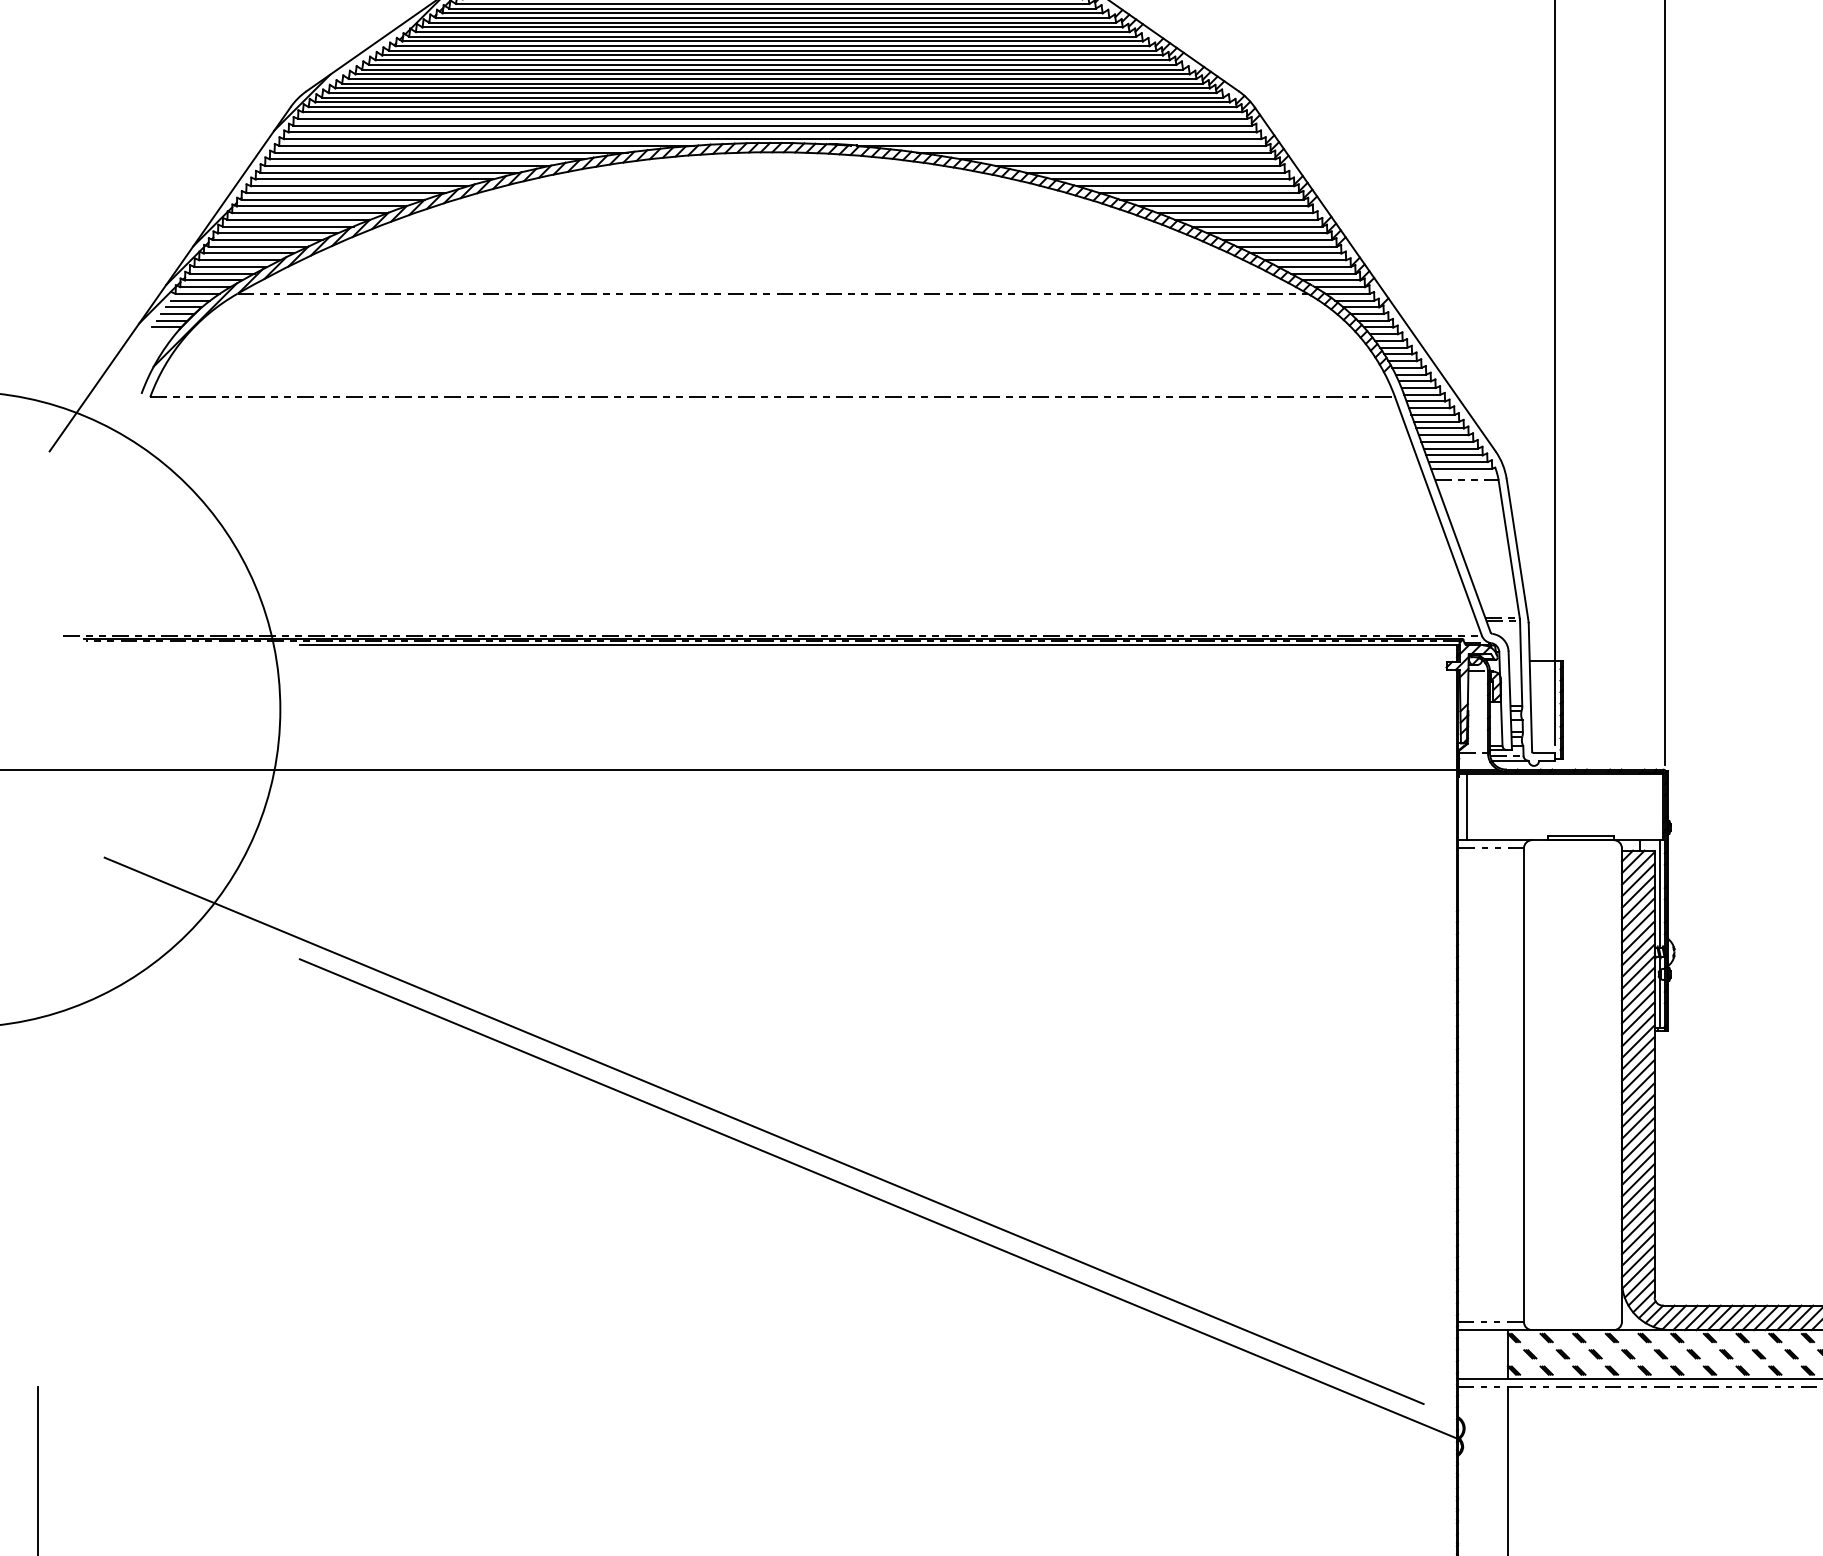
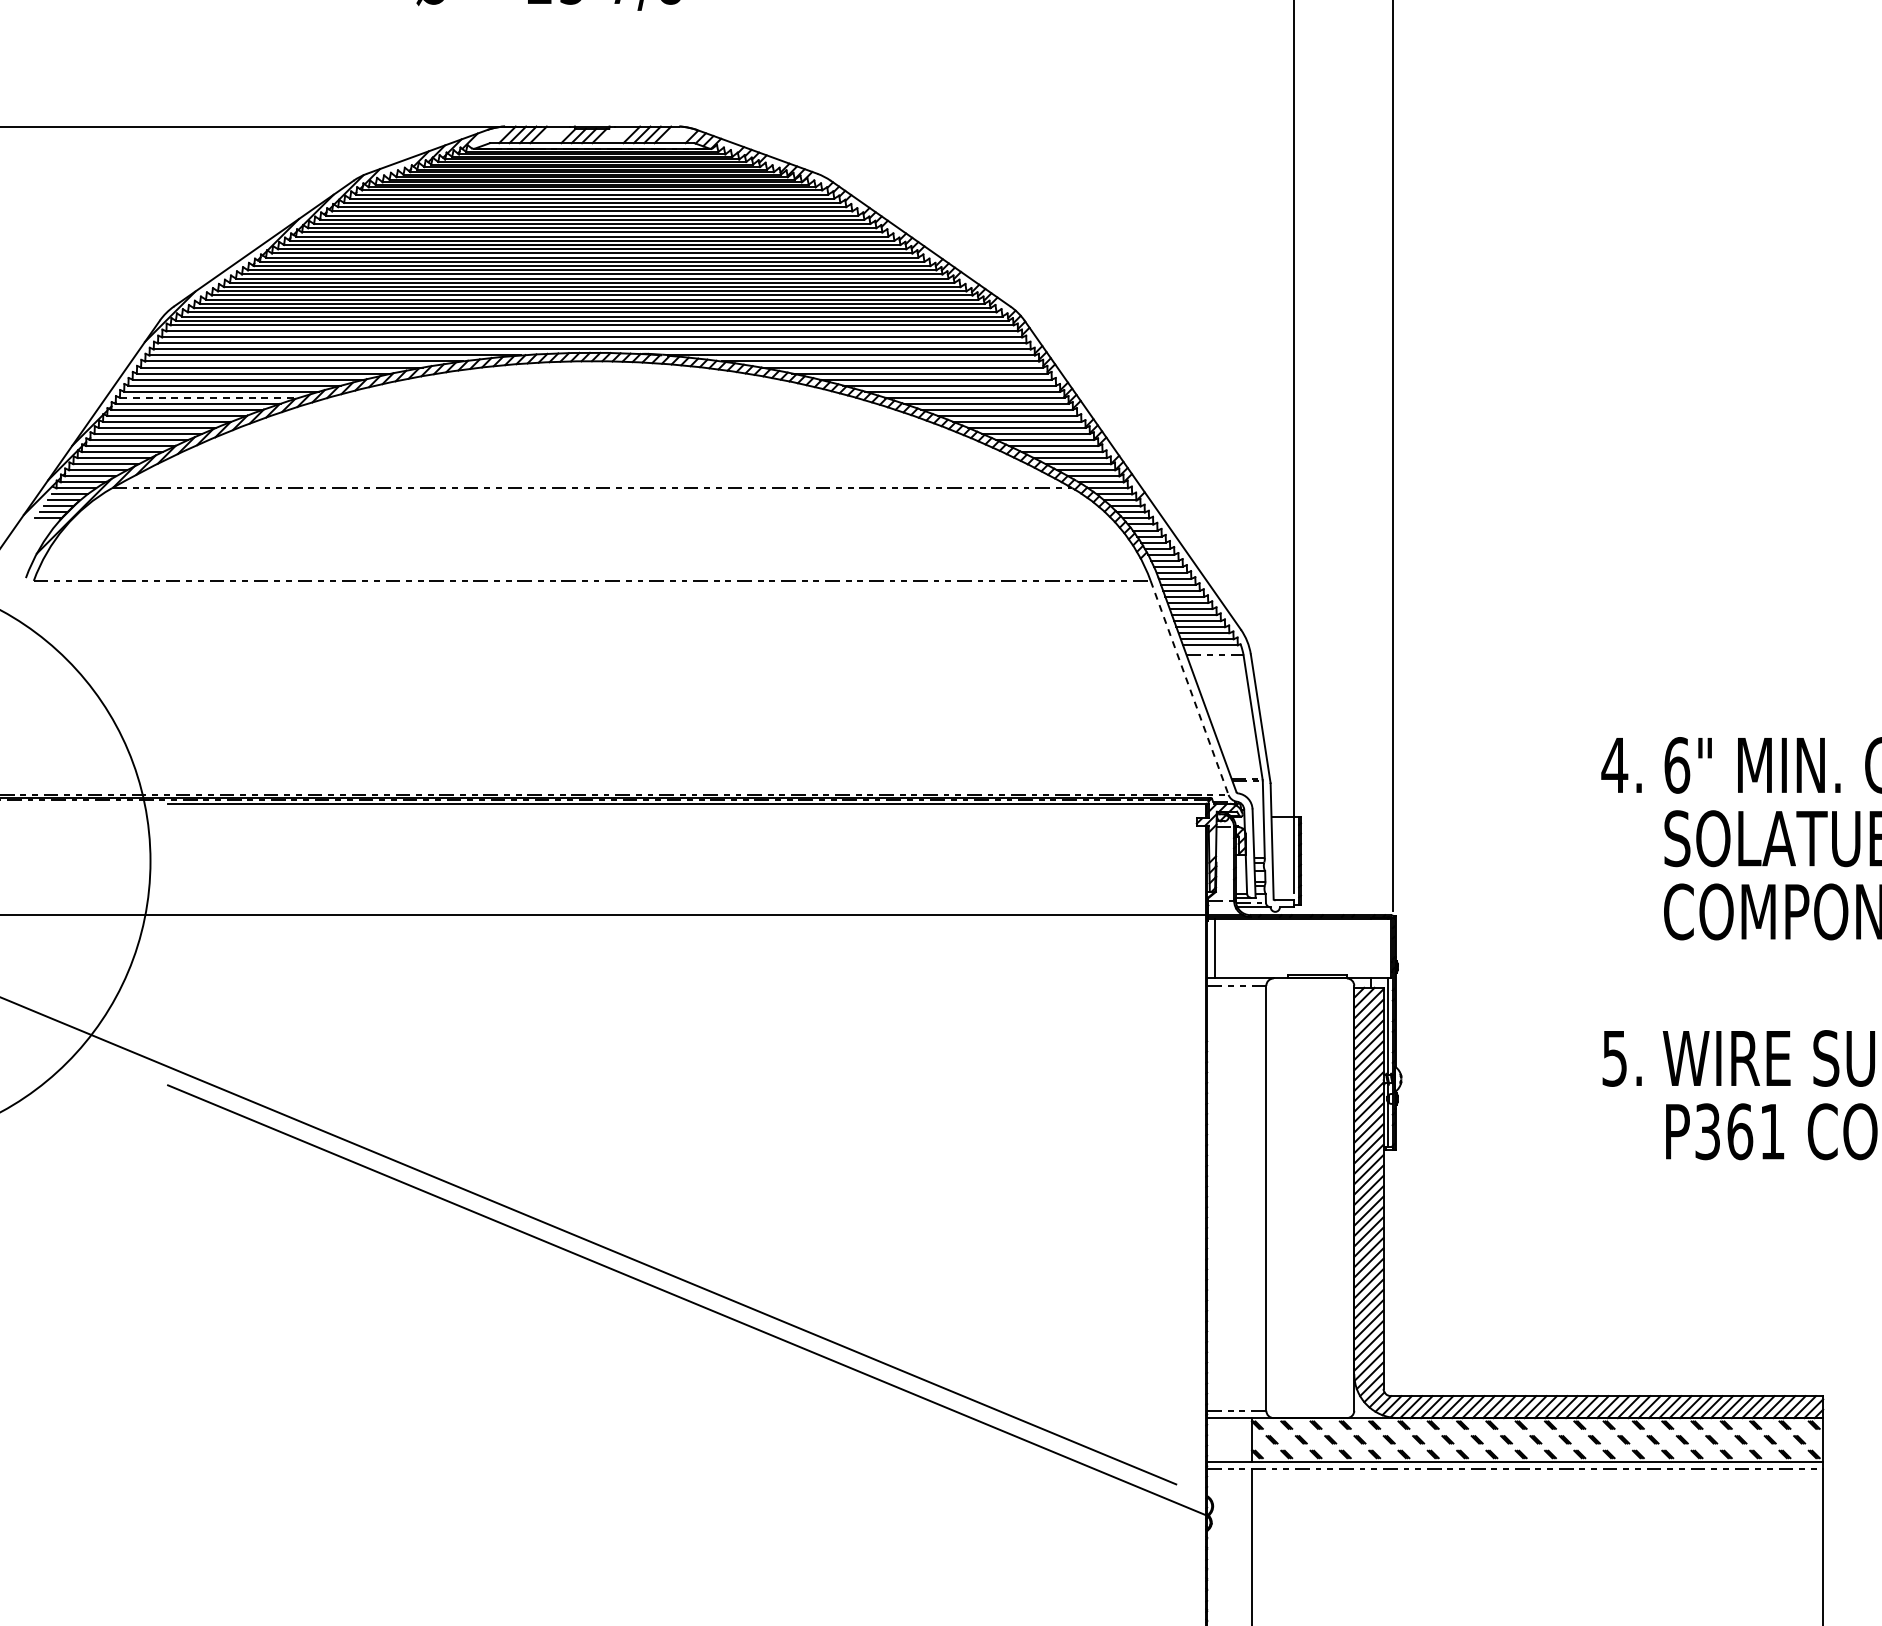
line: (346, 192) -> (209, 397), solid -> dashed
line: (1438, 515) -> (1189, 687), solid -> dashed

